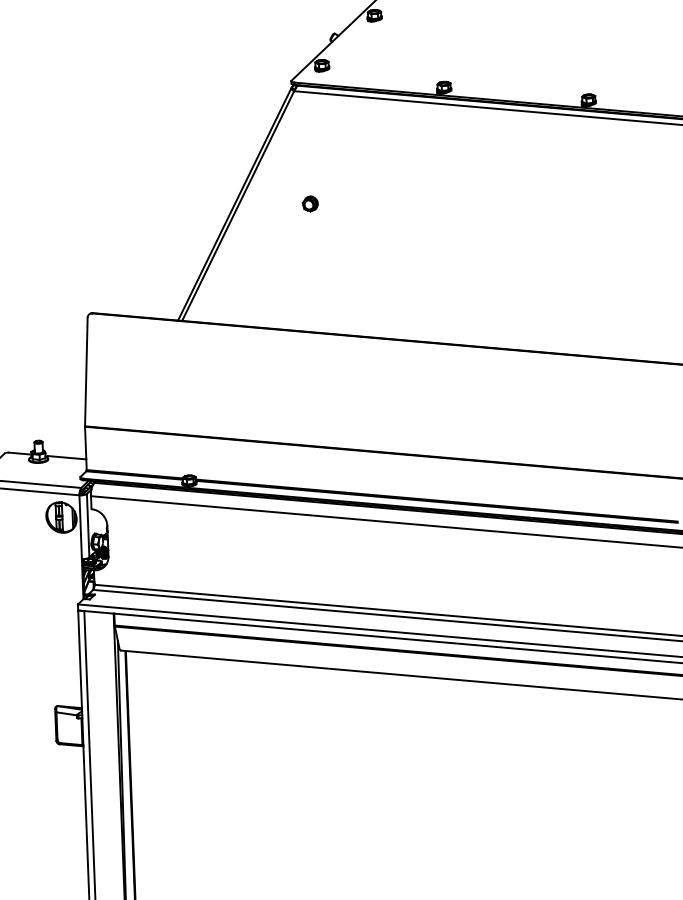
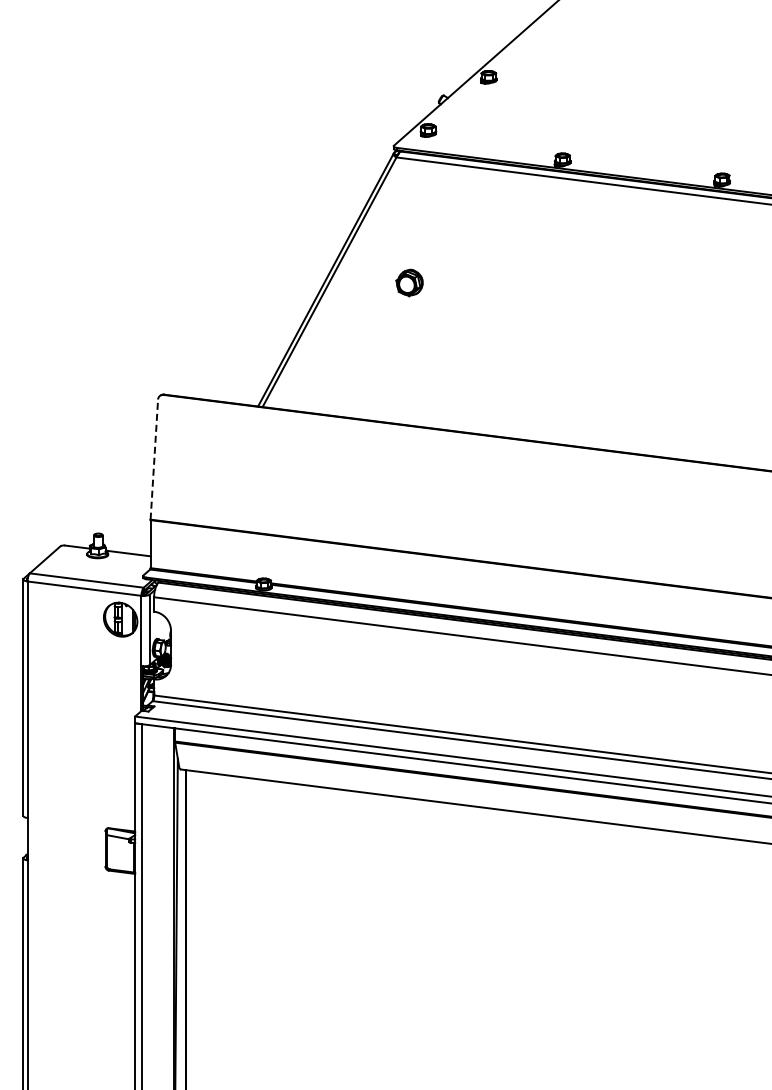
part: (310, 203) -> (409, 282), size x1.6
line: (86, 371) -> (154, 459), solid -> dashed

